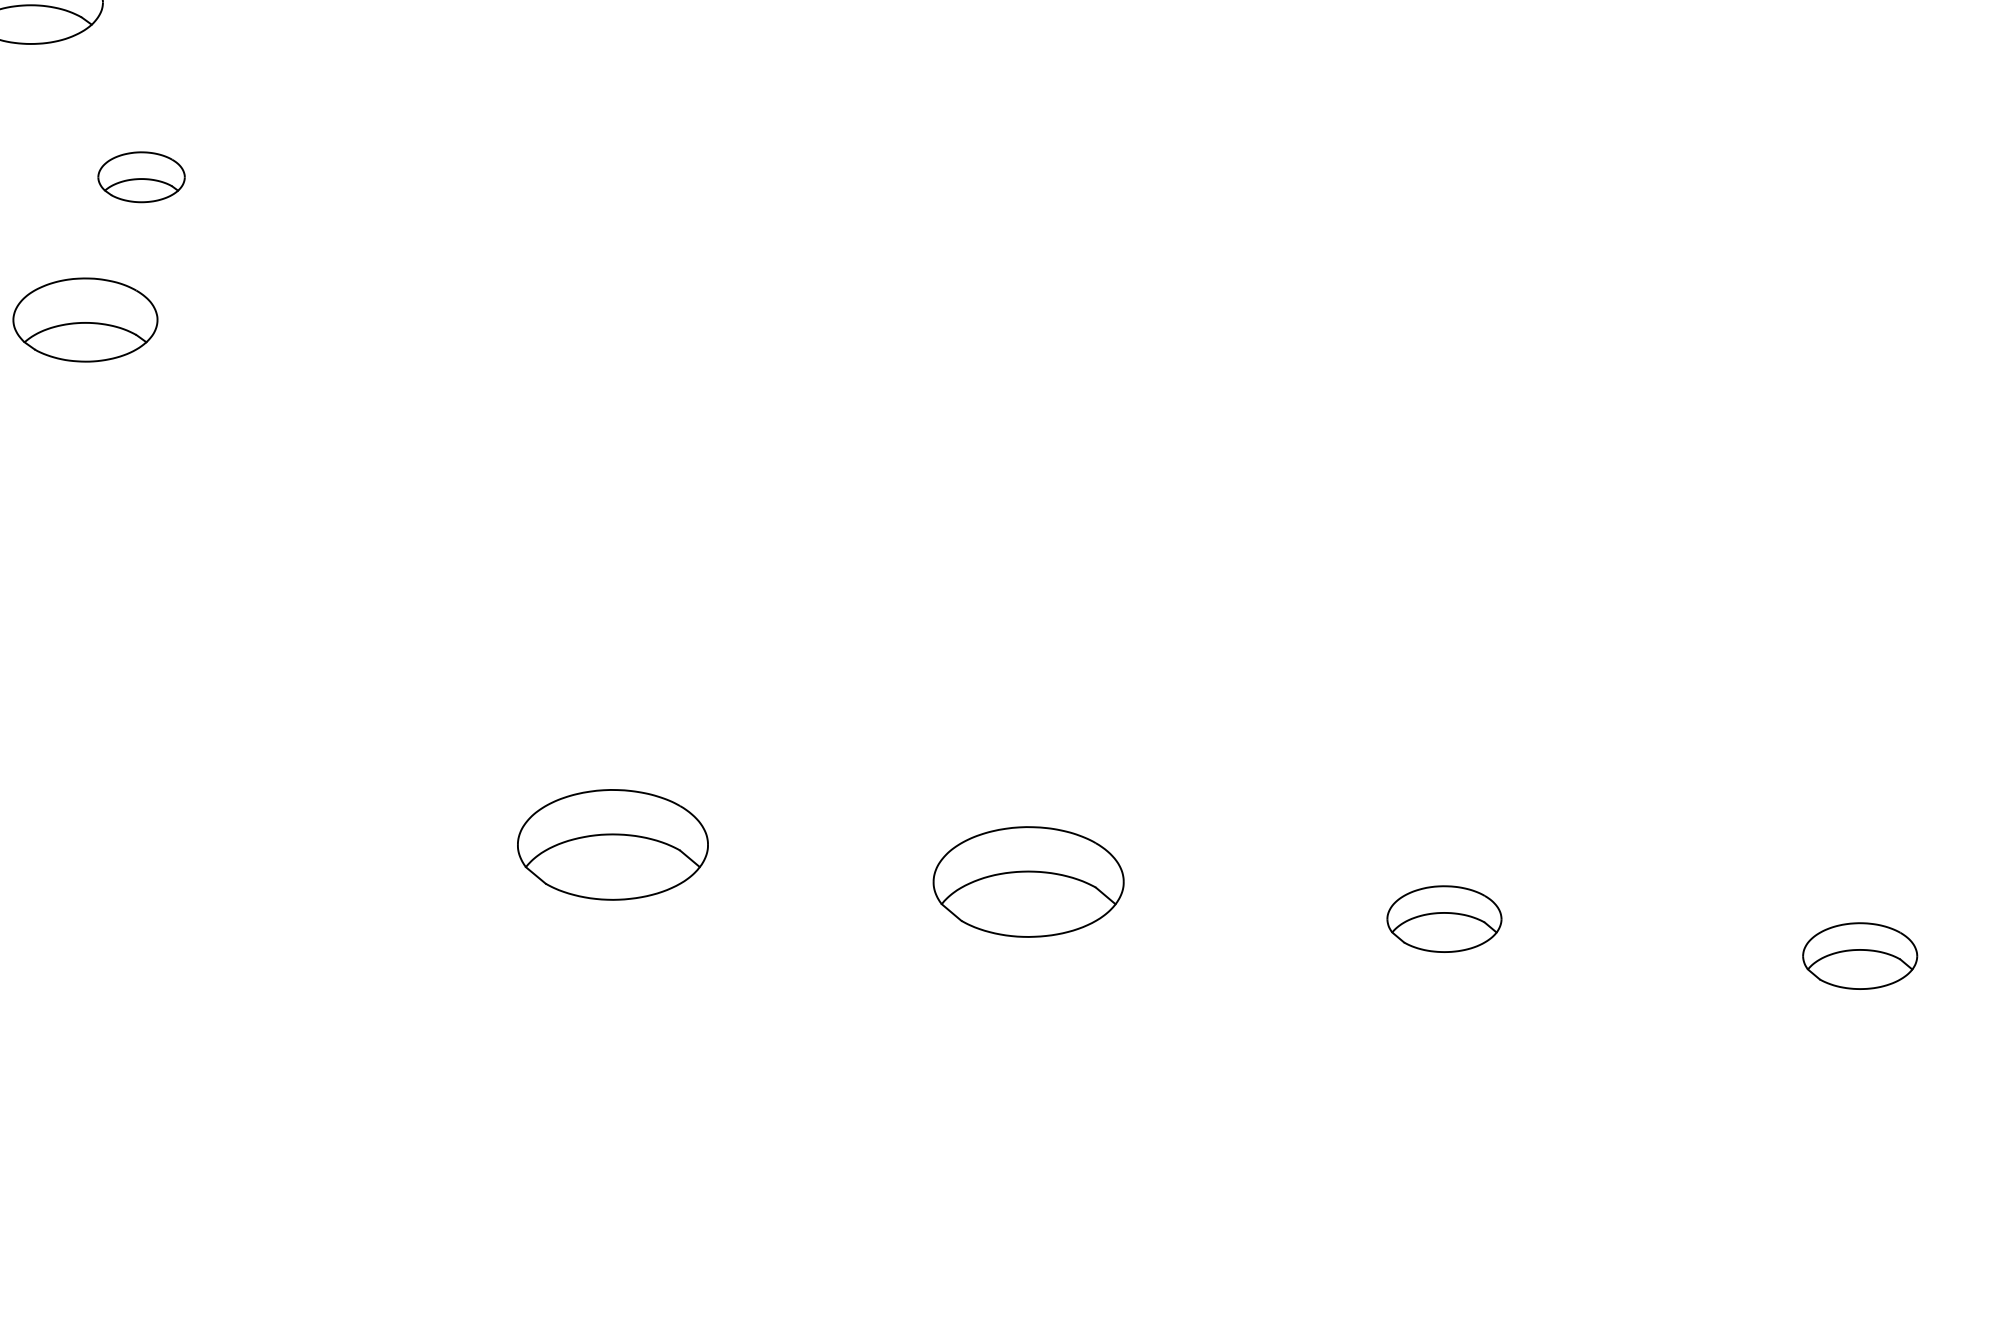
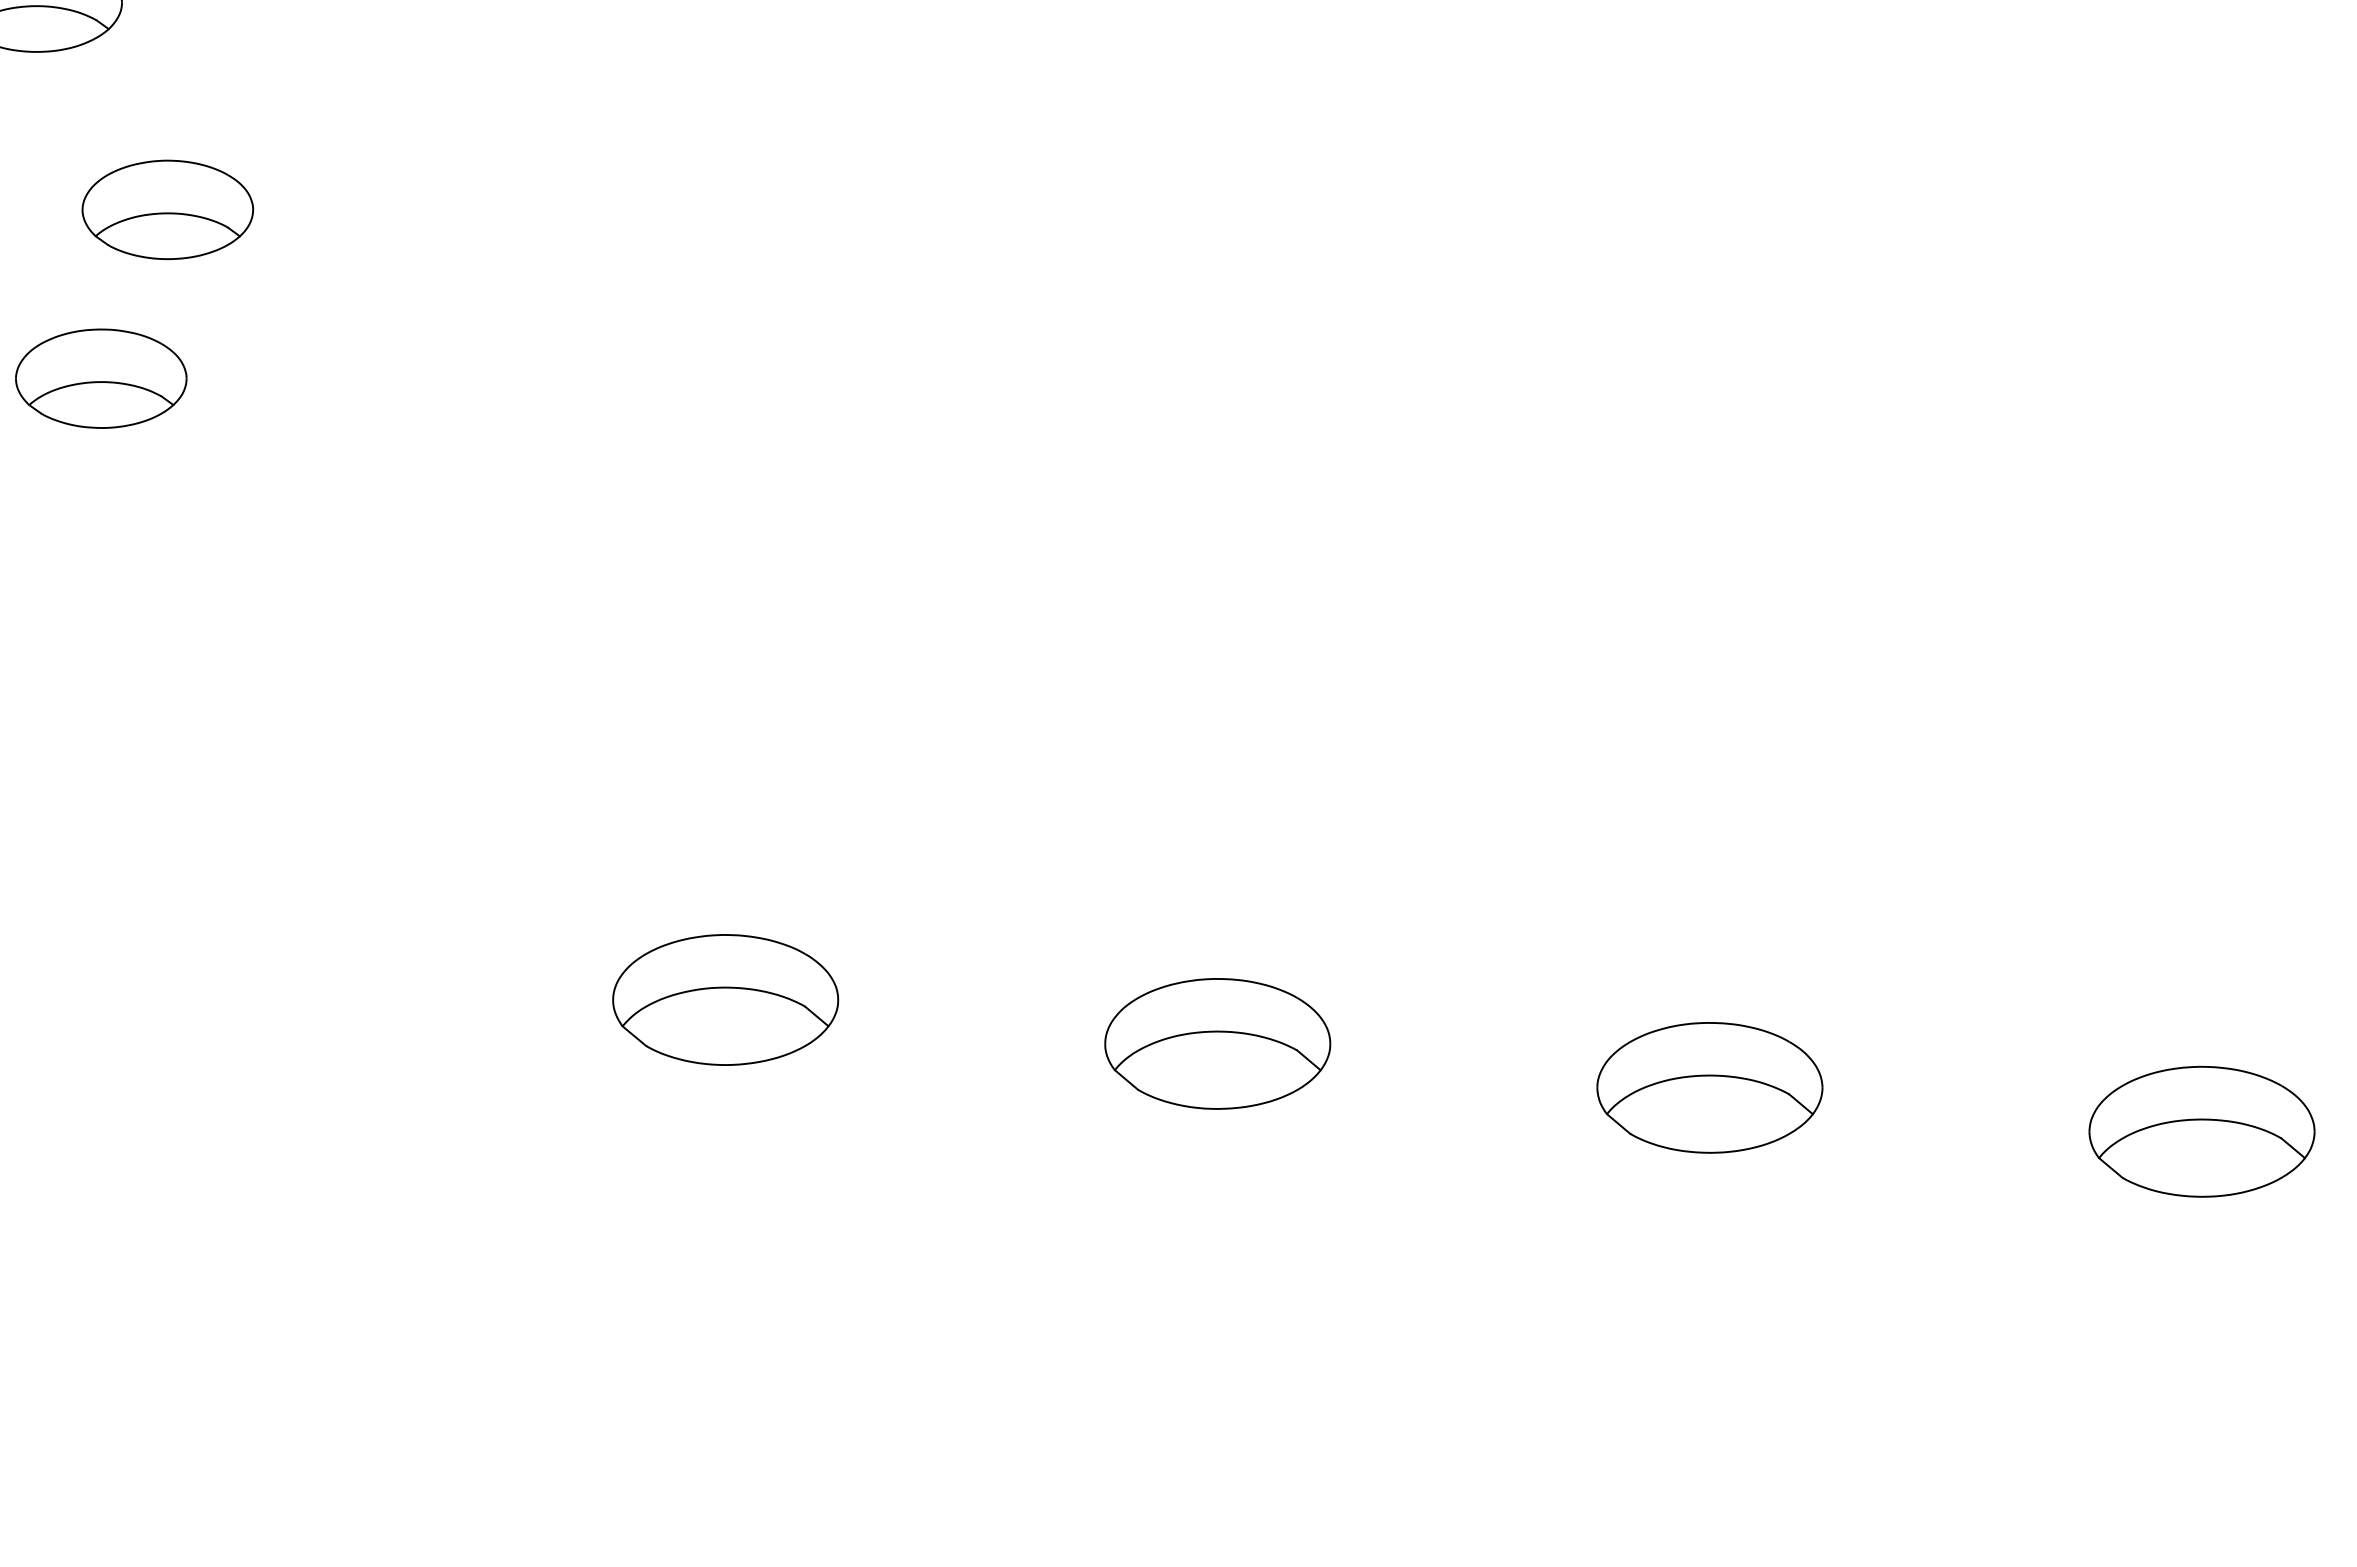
part: (141, 177) -> (167, 209), size x1.67
part: (1444, 918) -> (1709, 1087), size x1.67
part: (1859, 955) -> (2201, 1131), size x1.67

